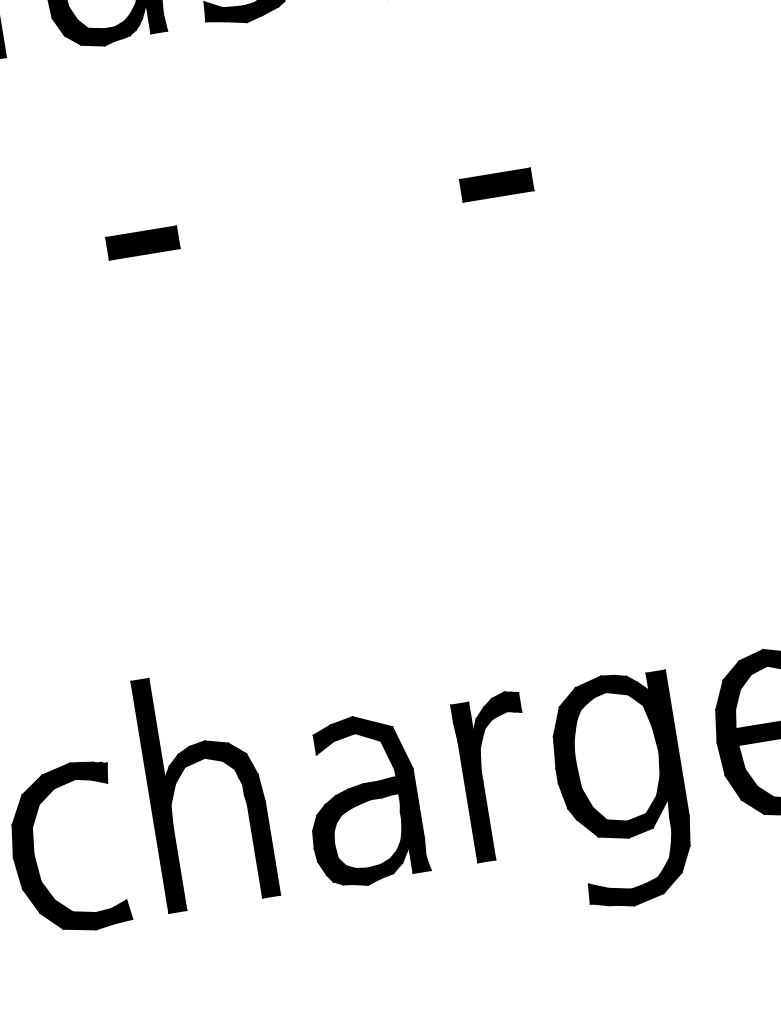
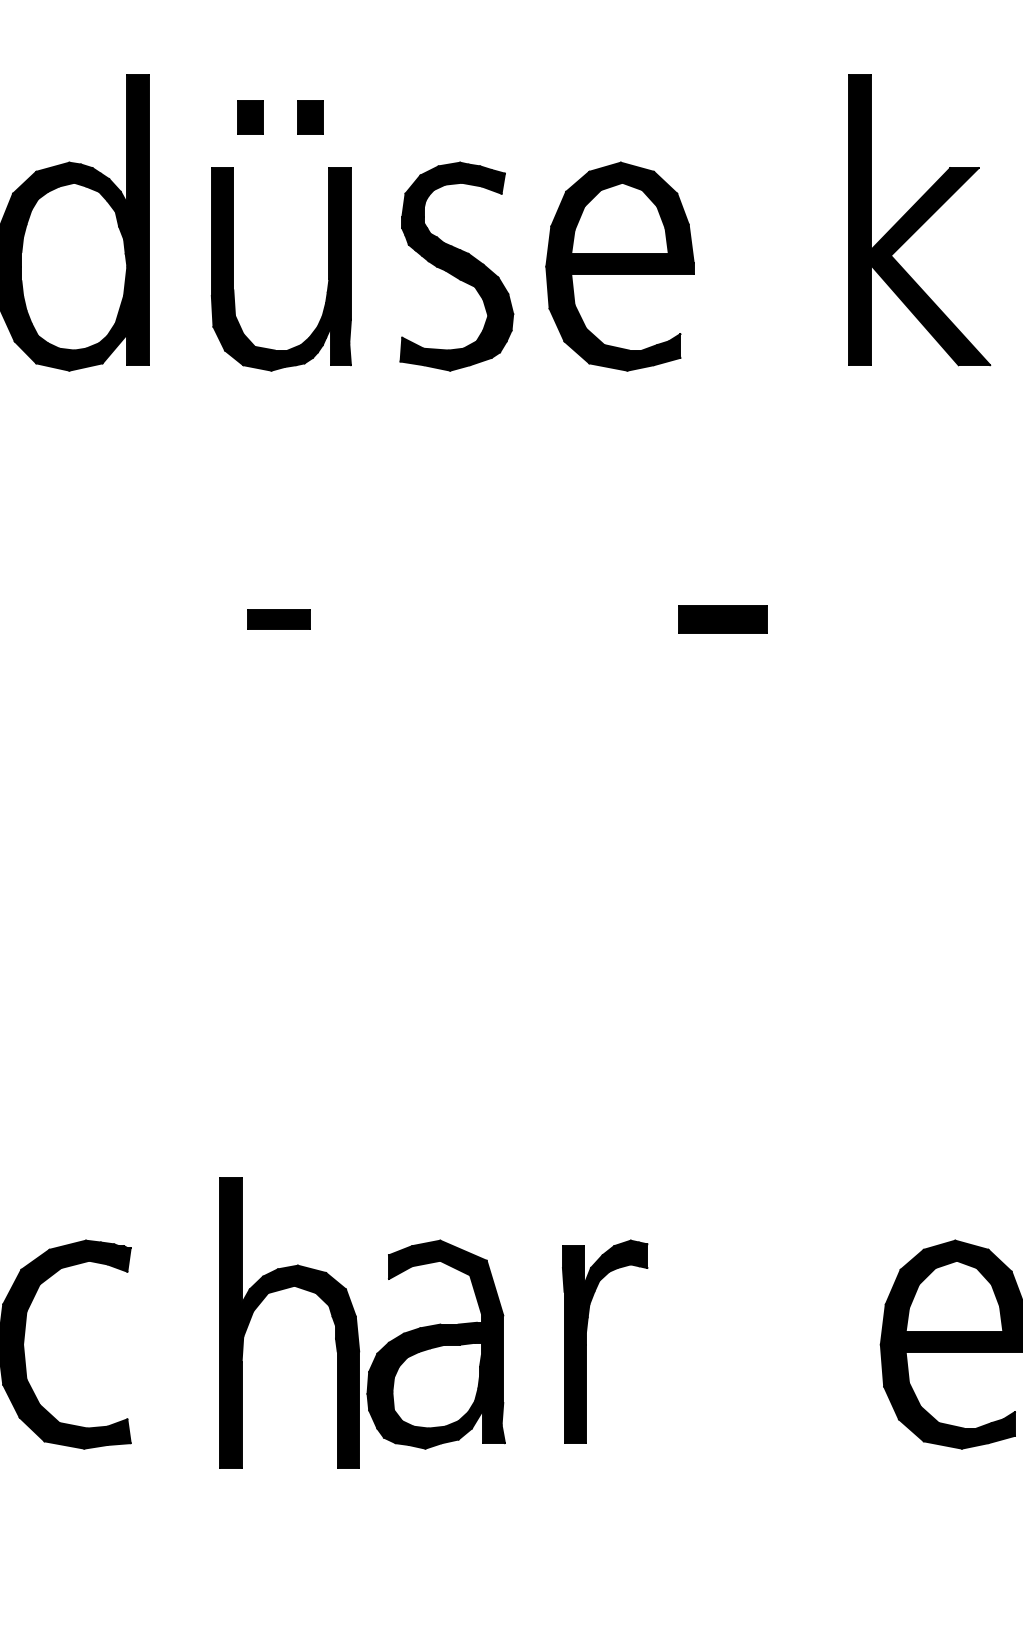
part: (142, 243) -> (278, 619), size x0.7
part: (192, 764) -> (278, 1291), moved
part: (621, 790) -> (754, 1383), removed

